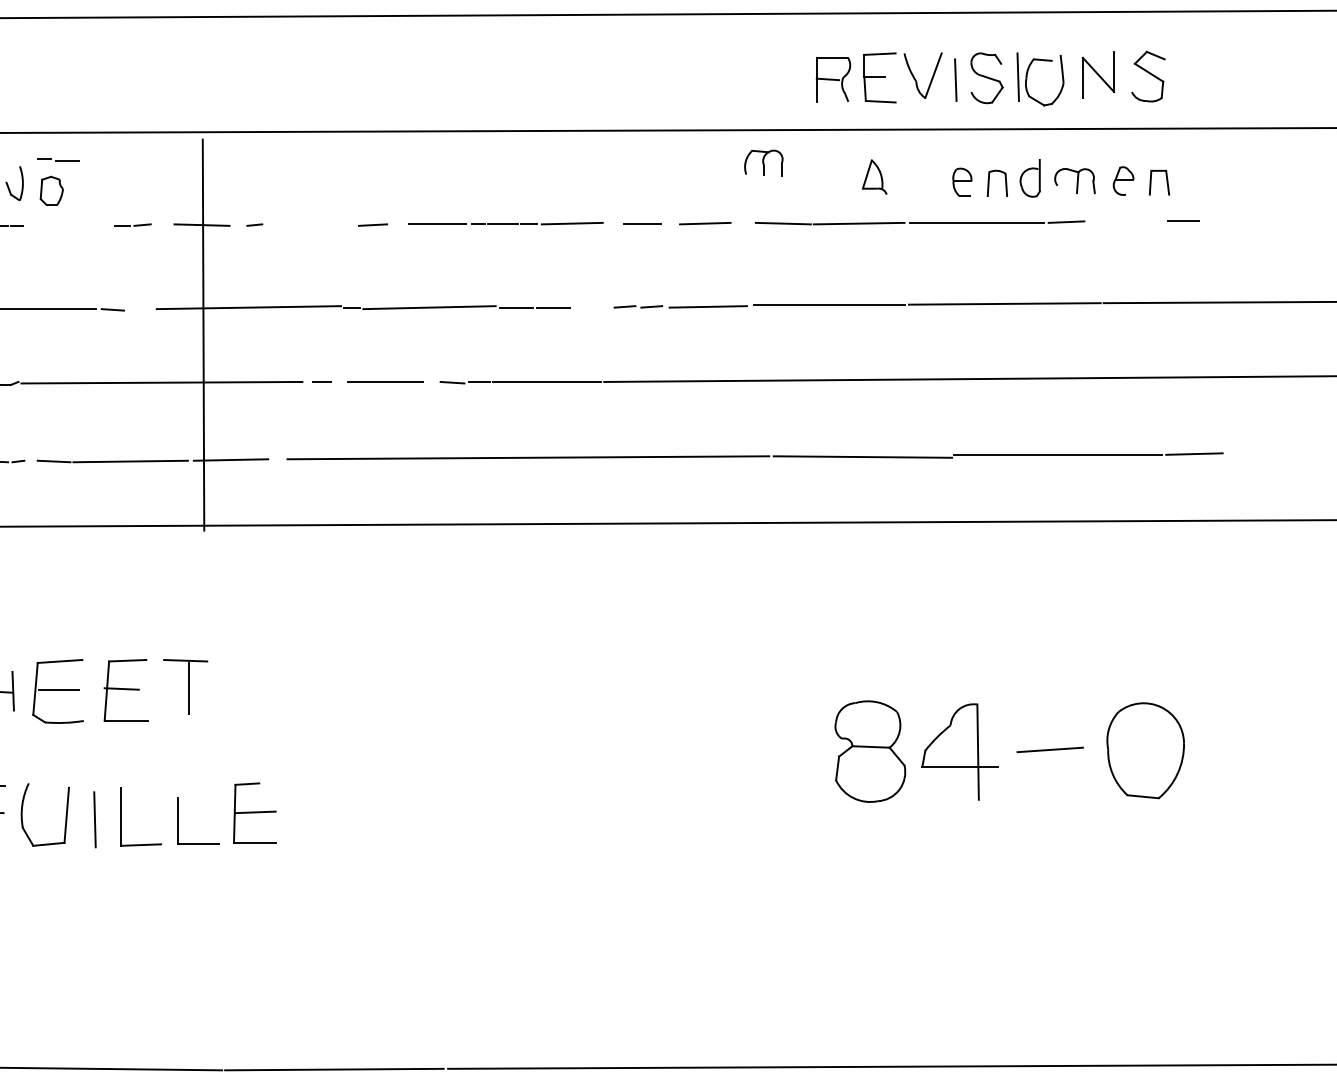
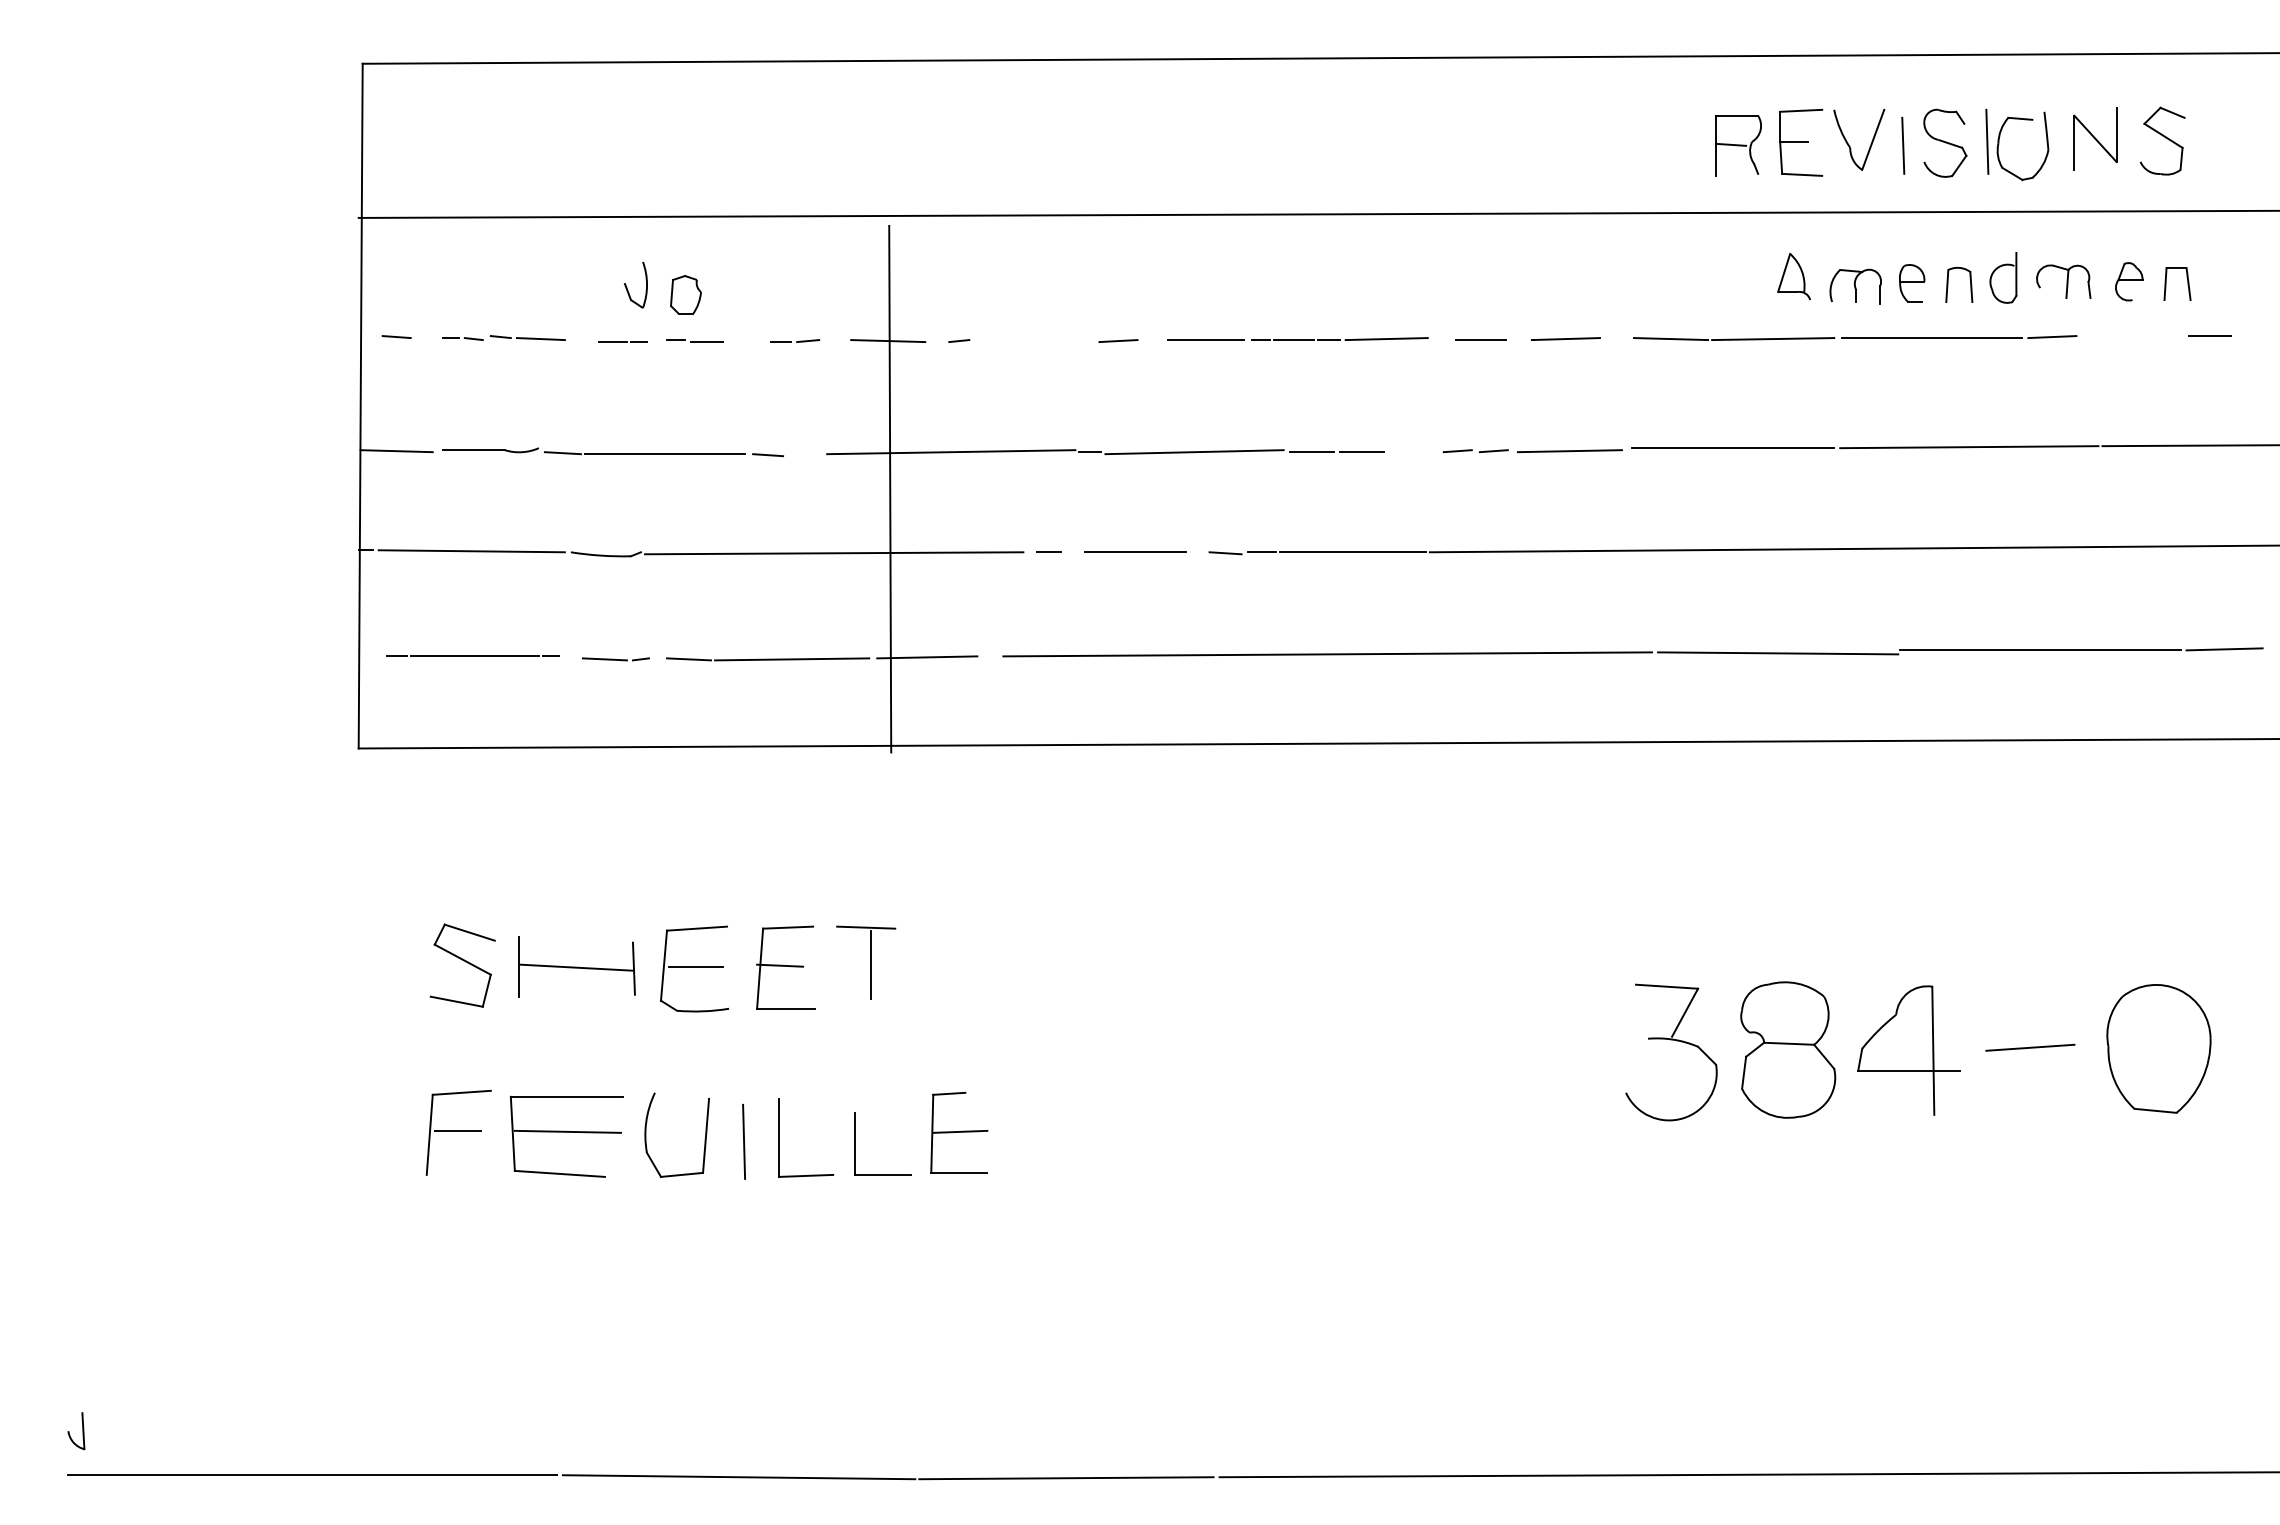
part: (58, 159) -> (694, 340), moved
part: (763, 163) -> (1855, 286), moved
part: (783, 744) -> (1671, 1040), added

